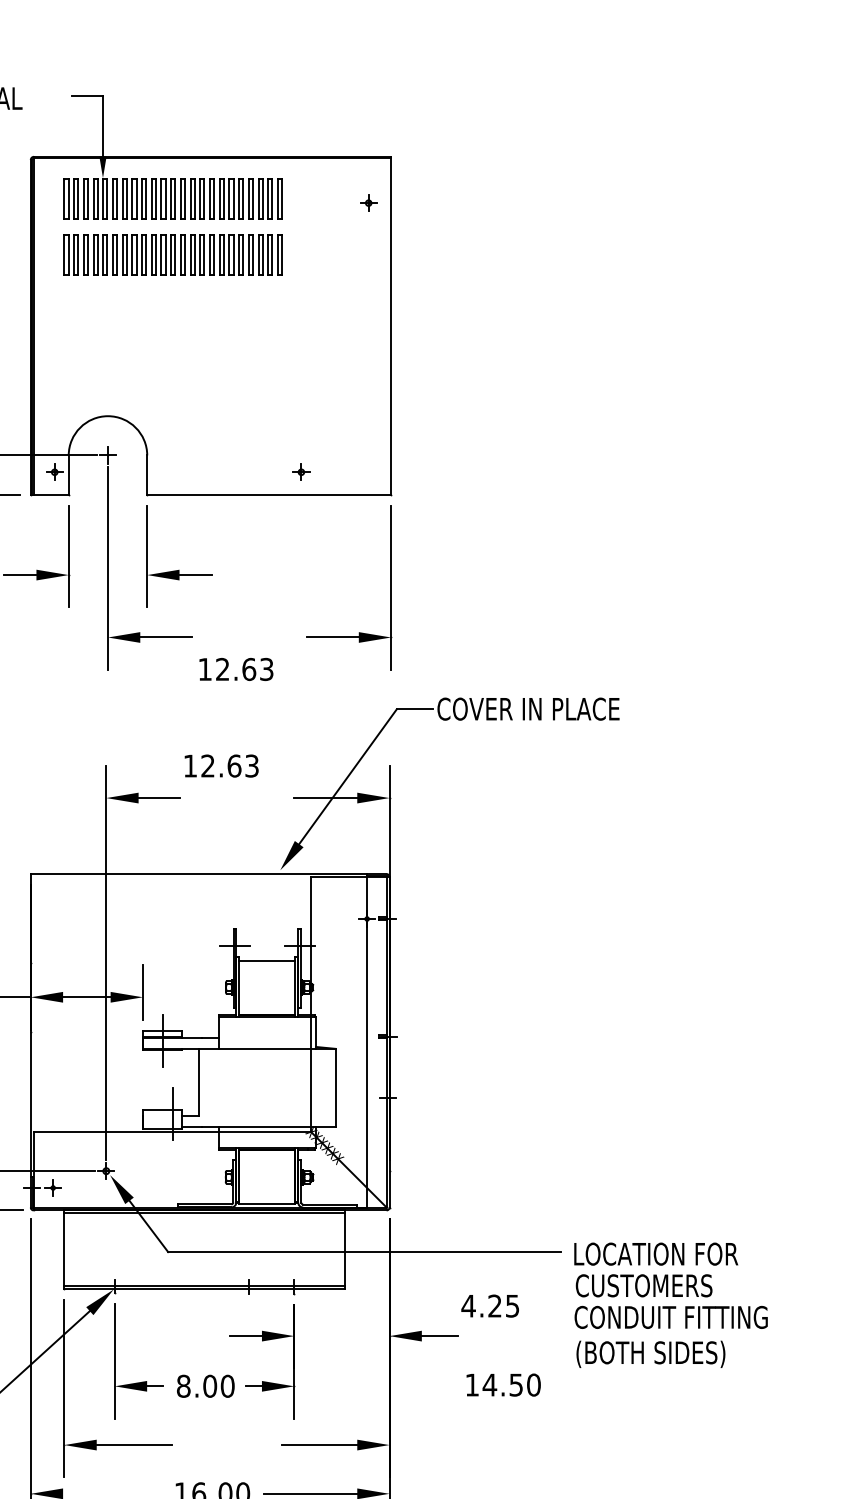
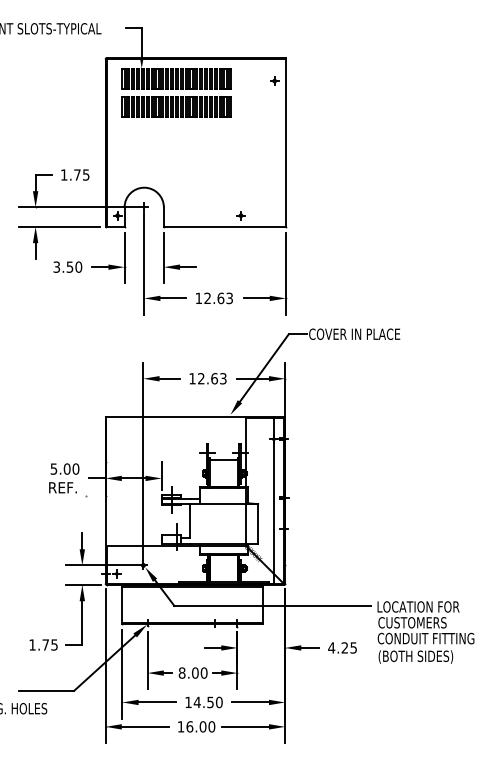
text: (236, 669) -> (214, 298), moved
text: (220, 765) -> (207, 378), moved
text: (490, 1305) -> (342, 647), moved
text: (502, 1385) -> (203, 702), moved
line: (108, 1493) -> (144, 726), added

